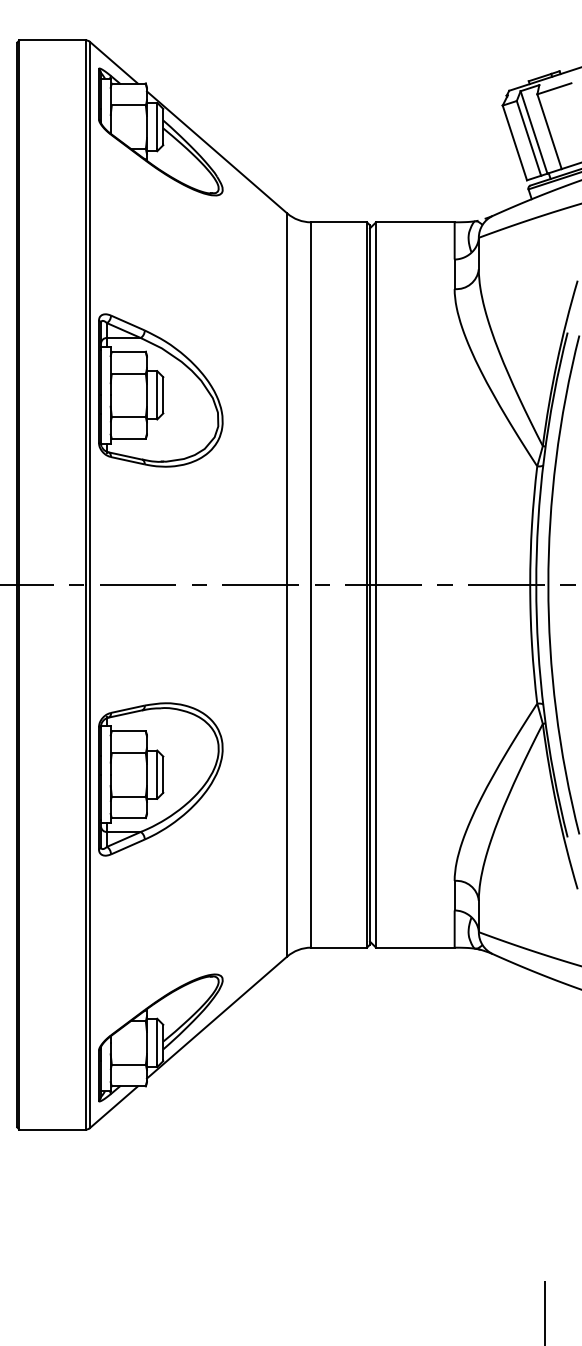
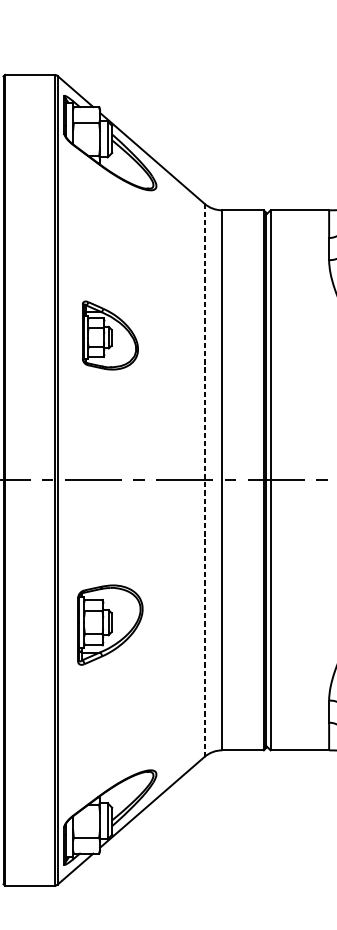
part: (160, 390) -> (110, 335), size x0.6
line: (287, 585) -> (204, 480), solid -> dashed
part: (160, 779) -> (110, 625), size x0.7

